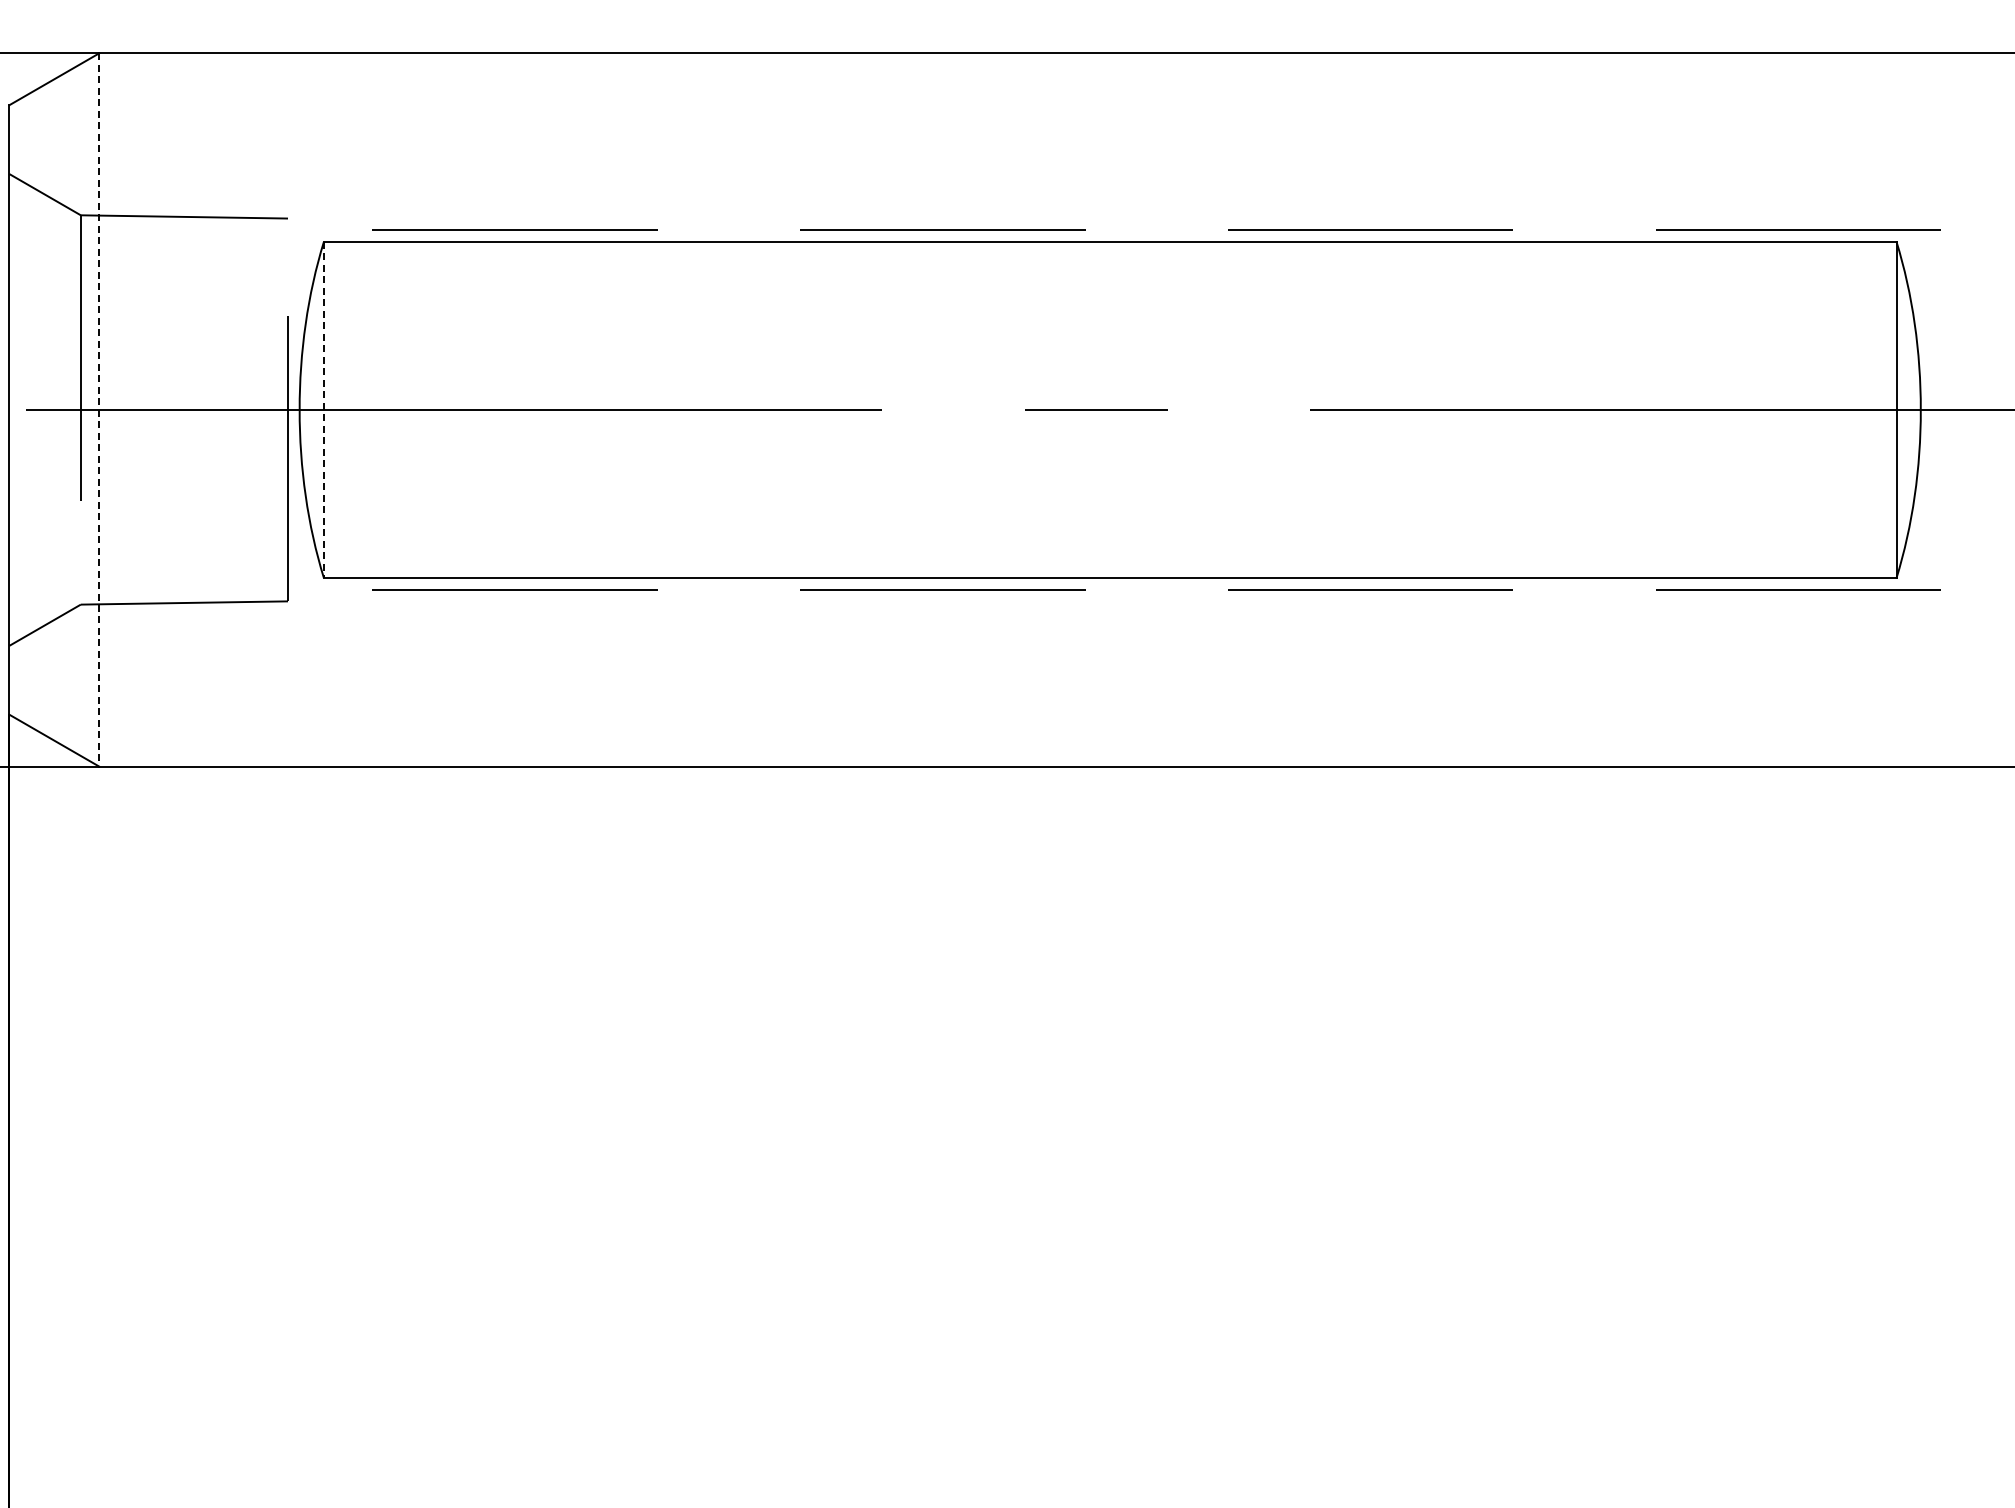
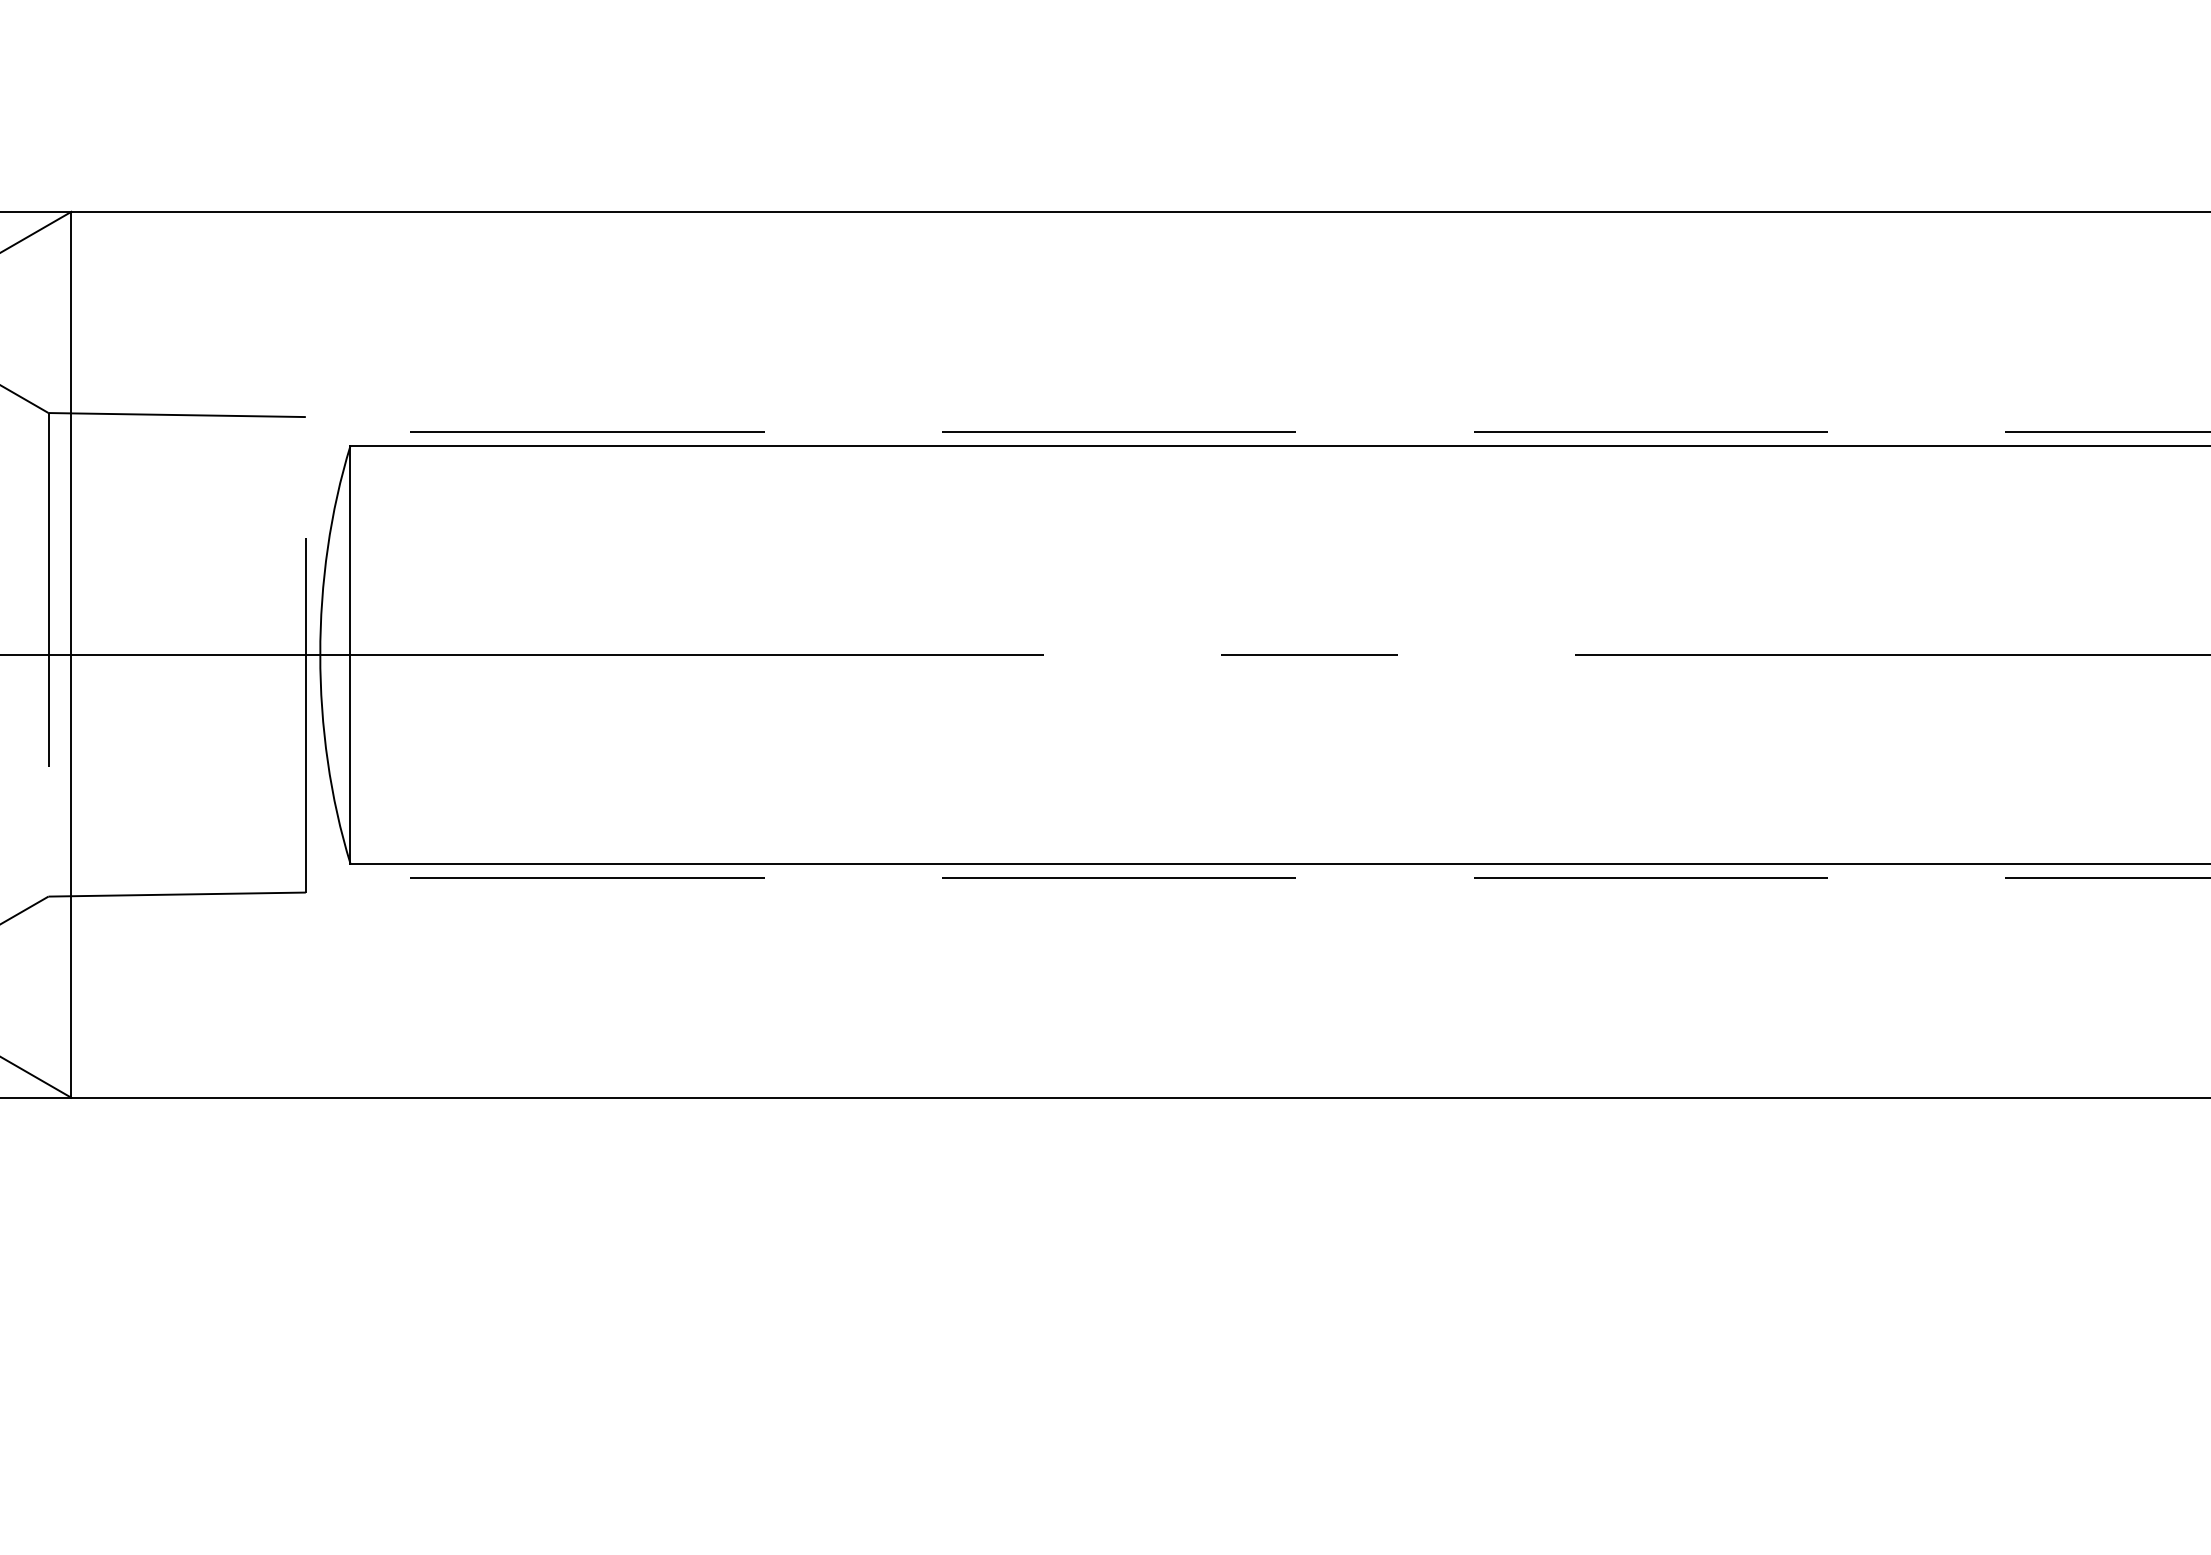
line: (99, 409) -> (71, 654), dashed -> solid
line: (323, 410) -> (349, 655), dashed -> solid

